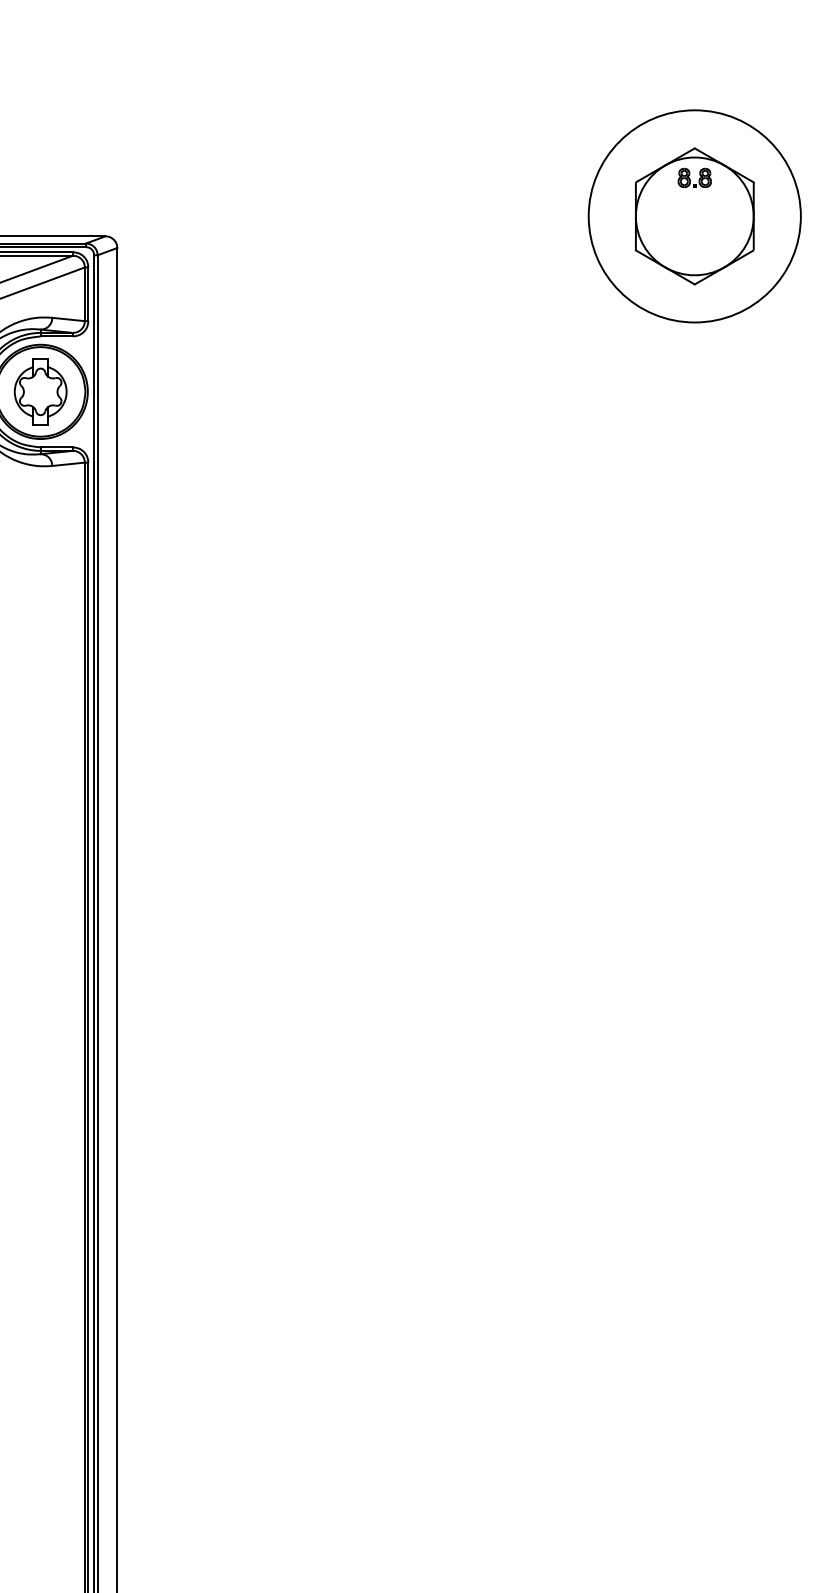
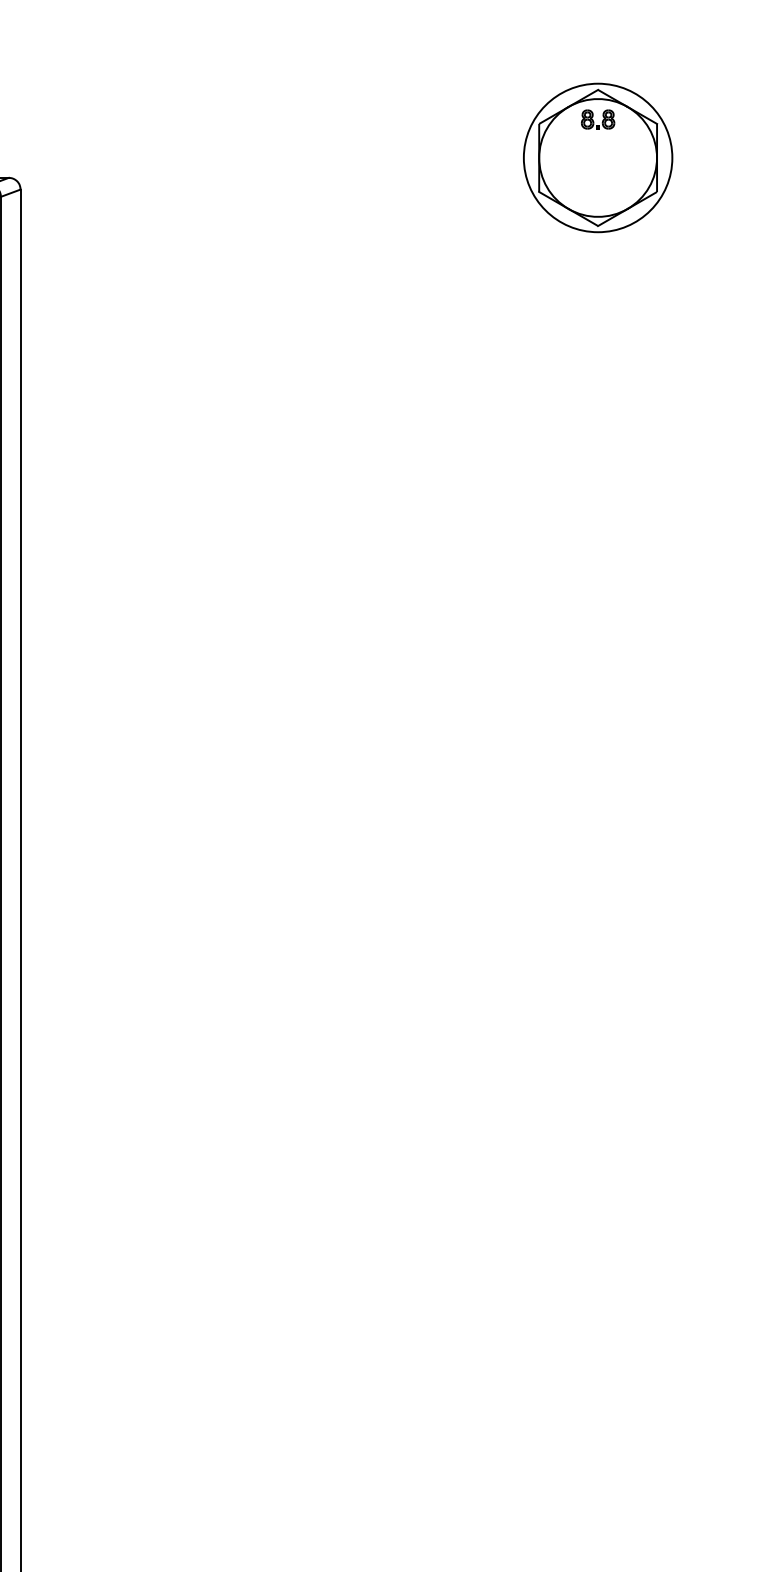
circle: (694, 216) -> (597, 158), size x0.7

